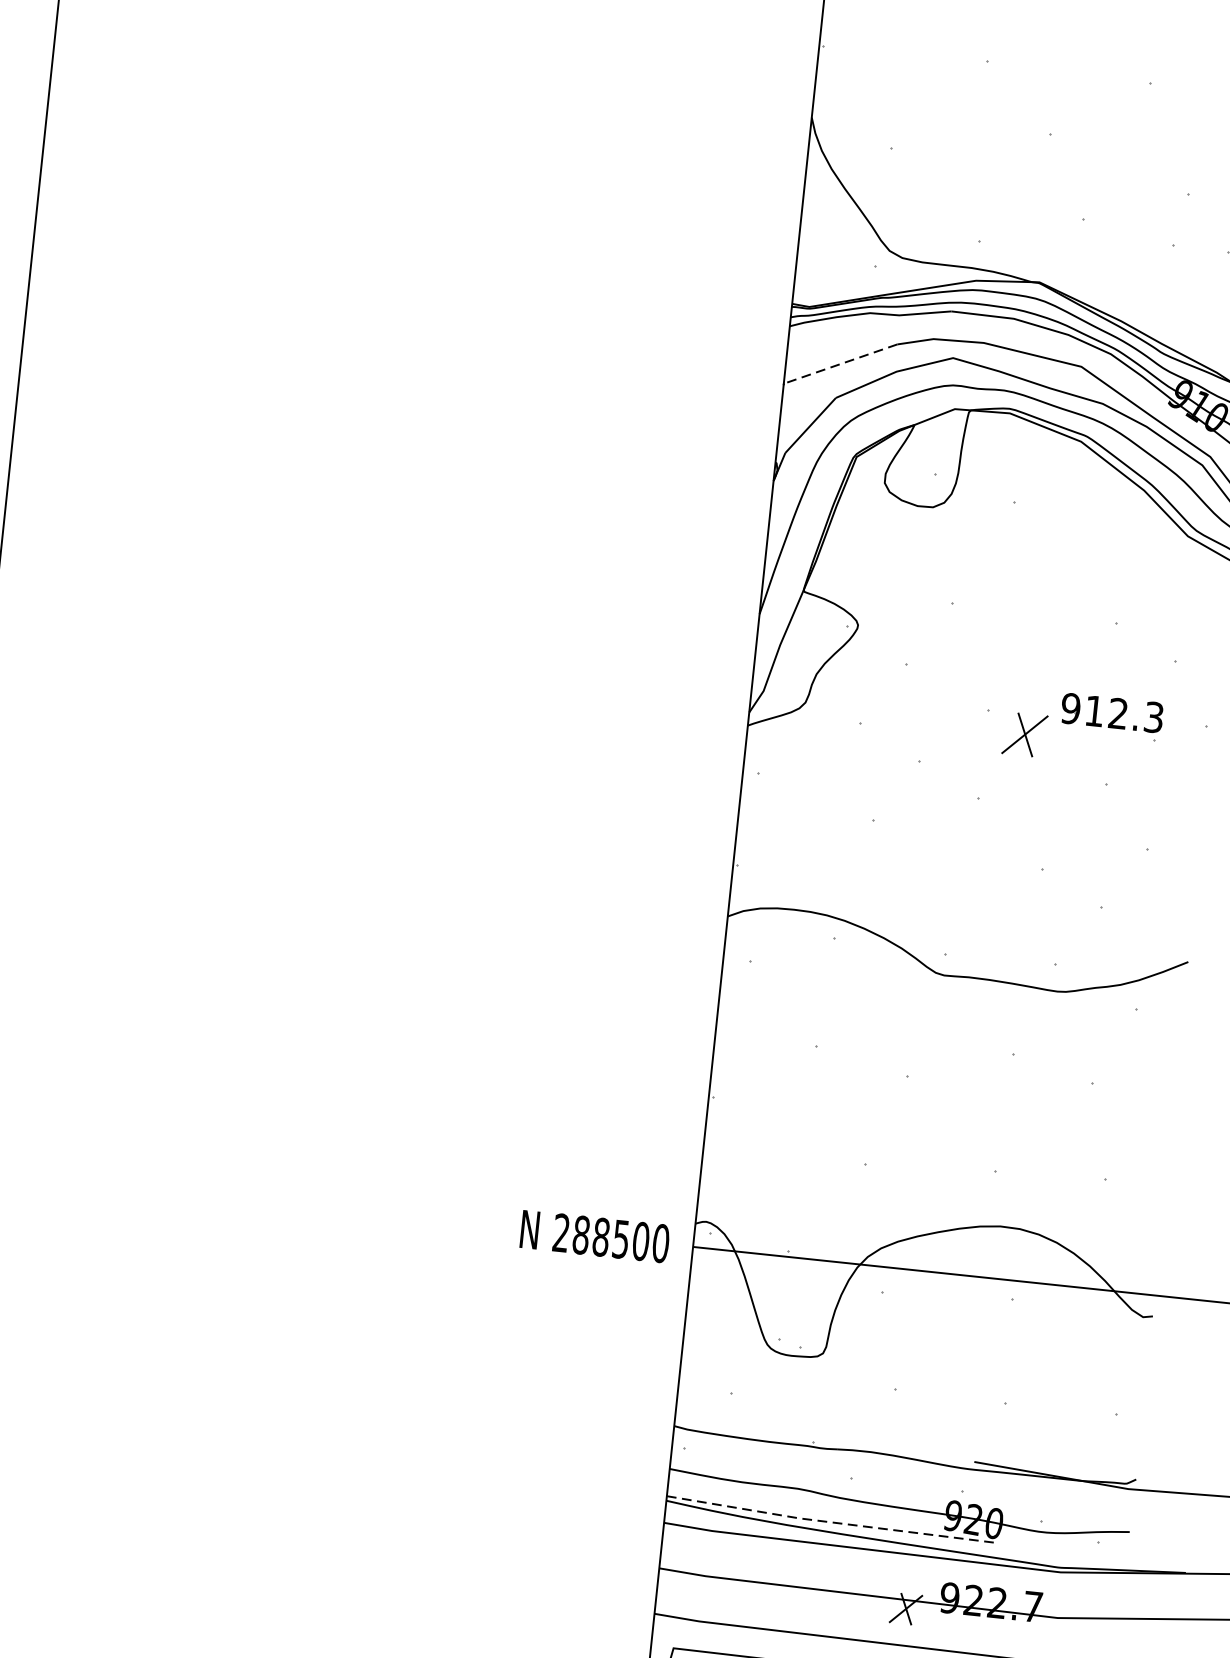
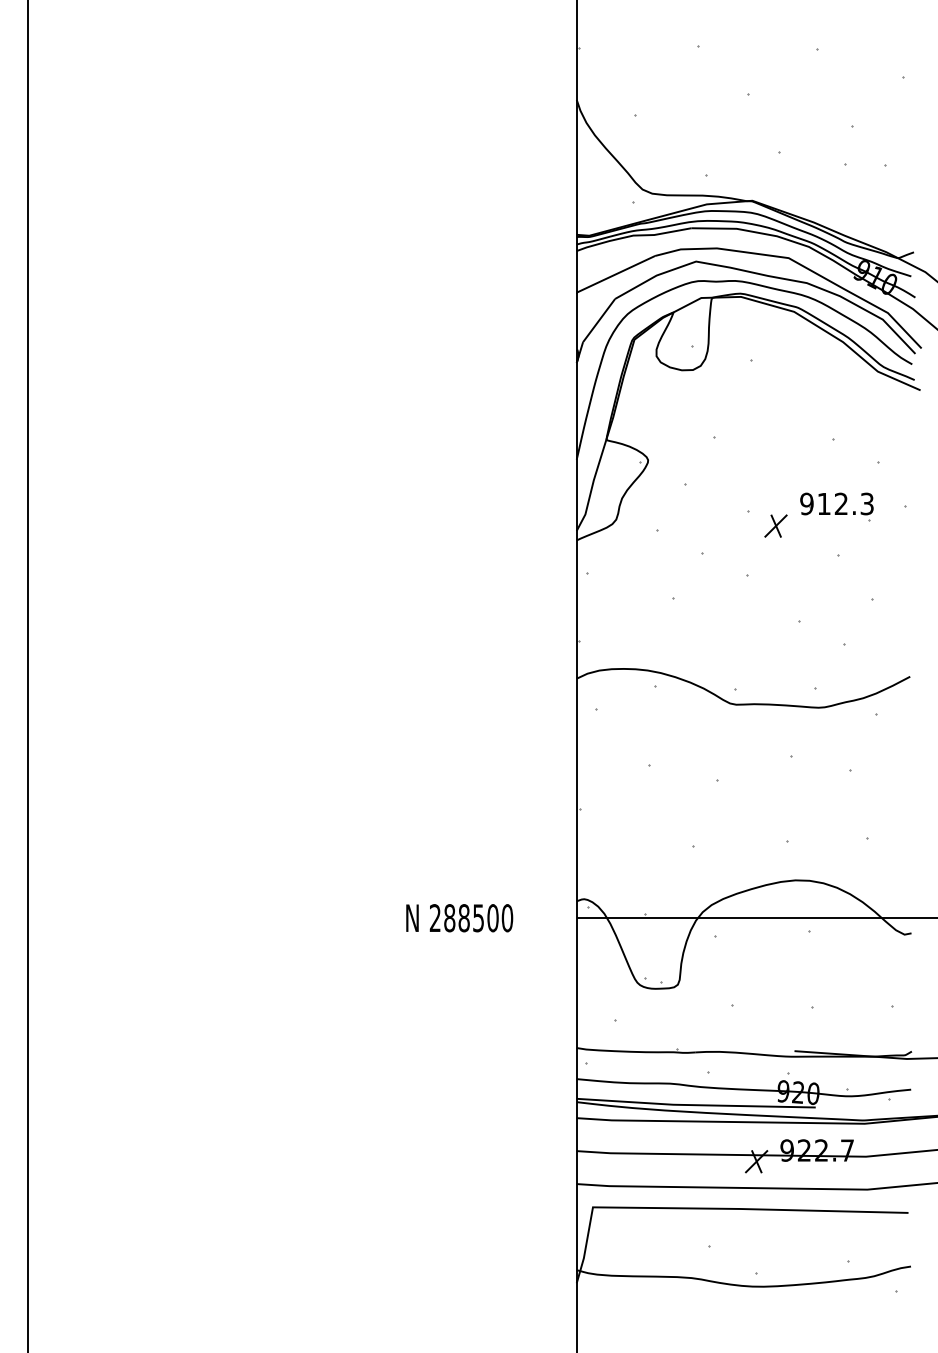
line: (839, 364) -> (615, 274), dashed -> solid
part: (1024, 733) -> (775, 525), size x0.71
text: (594, 1237) -> (459, 918), moved
line: (831, 1522) -> (696, 1105), dashed -> solid

